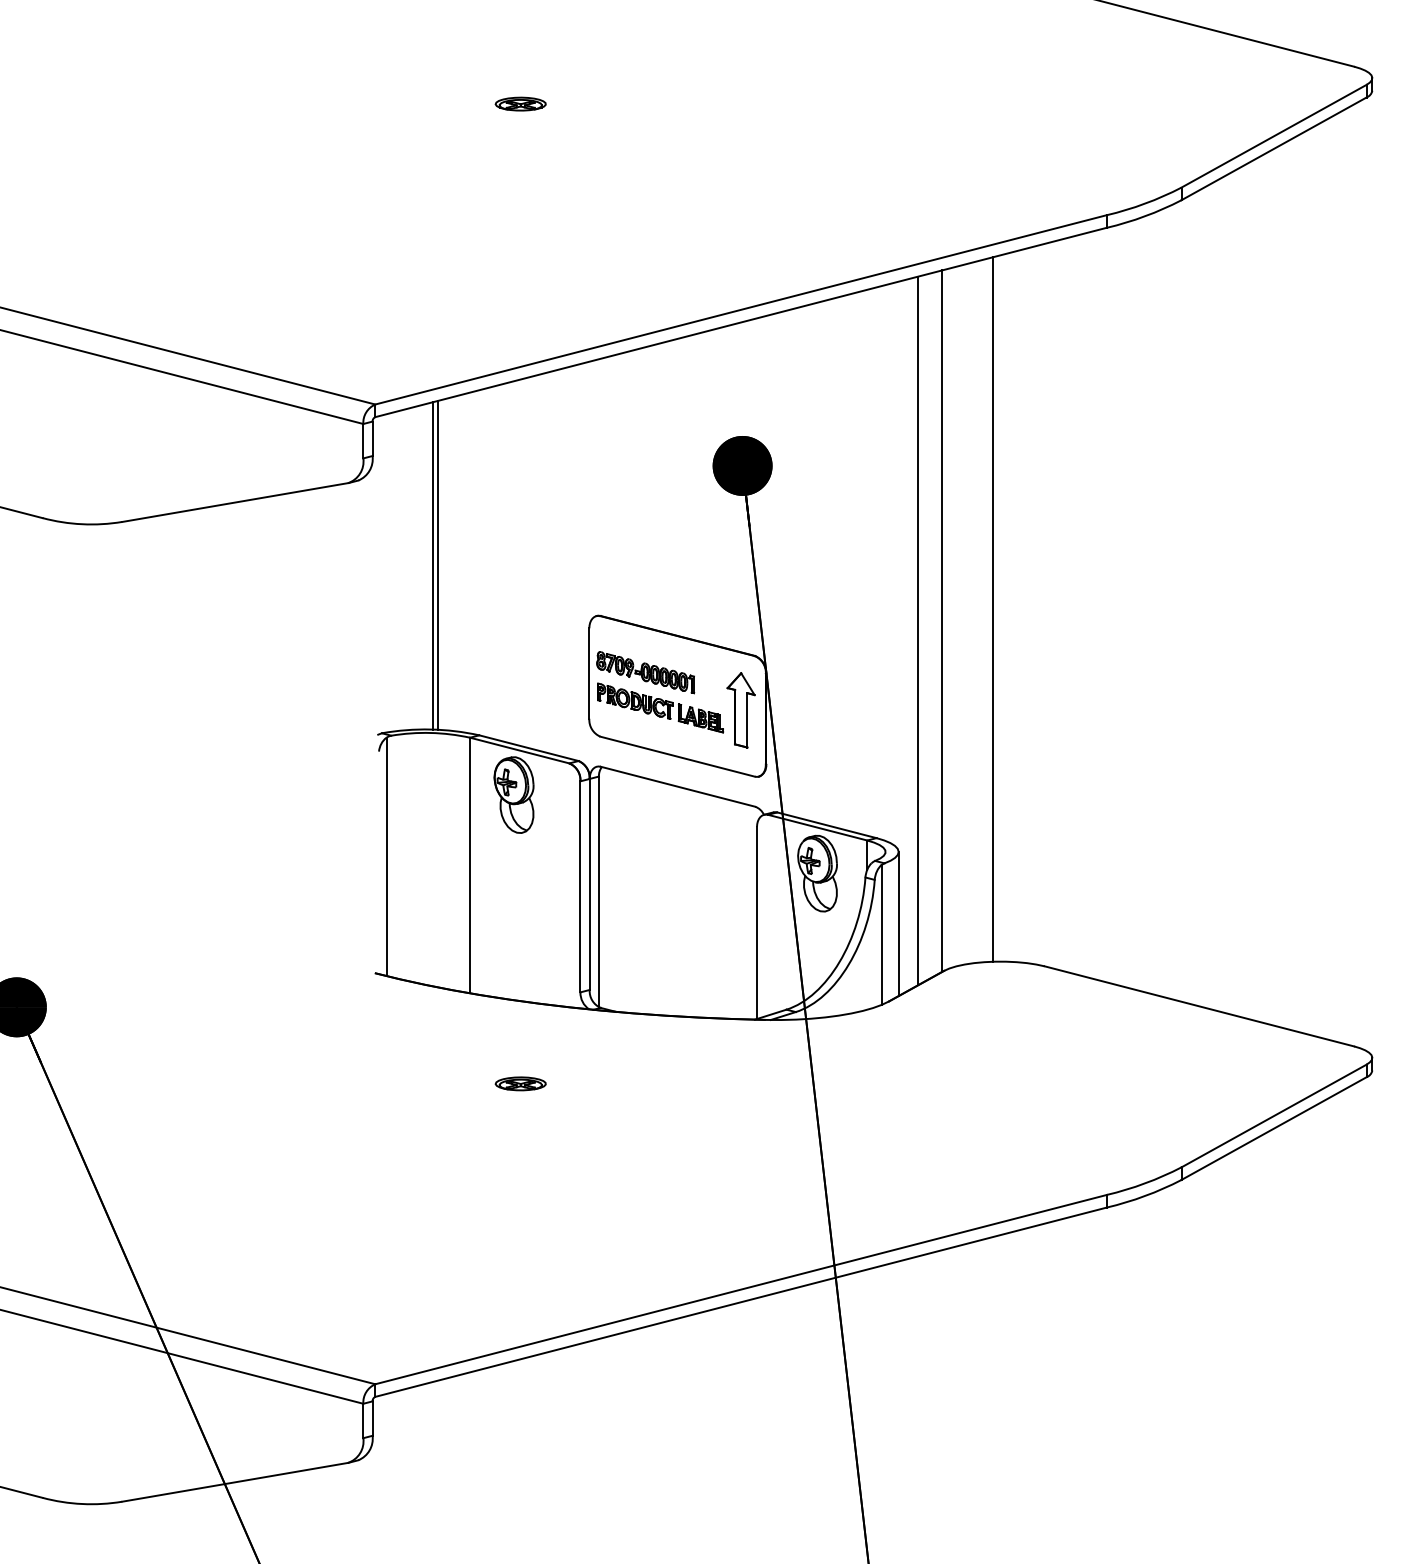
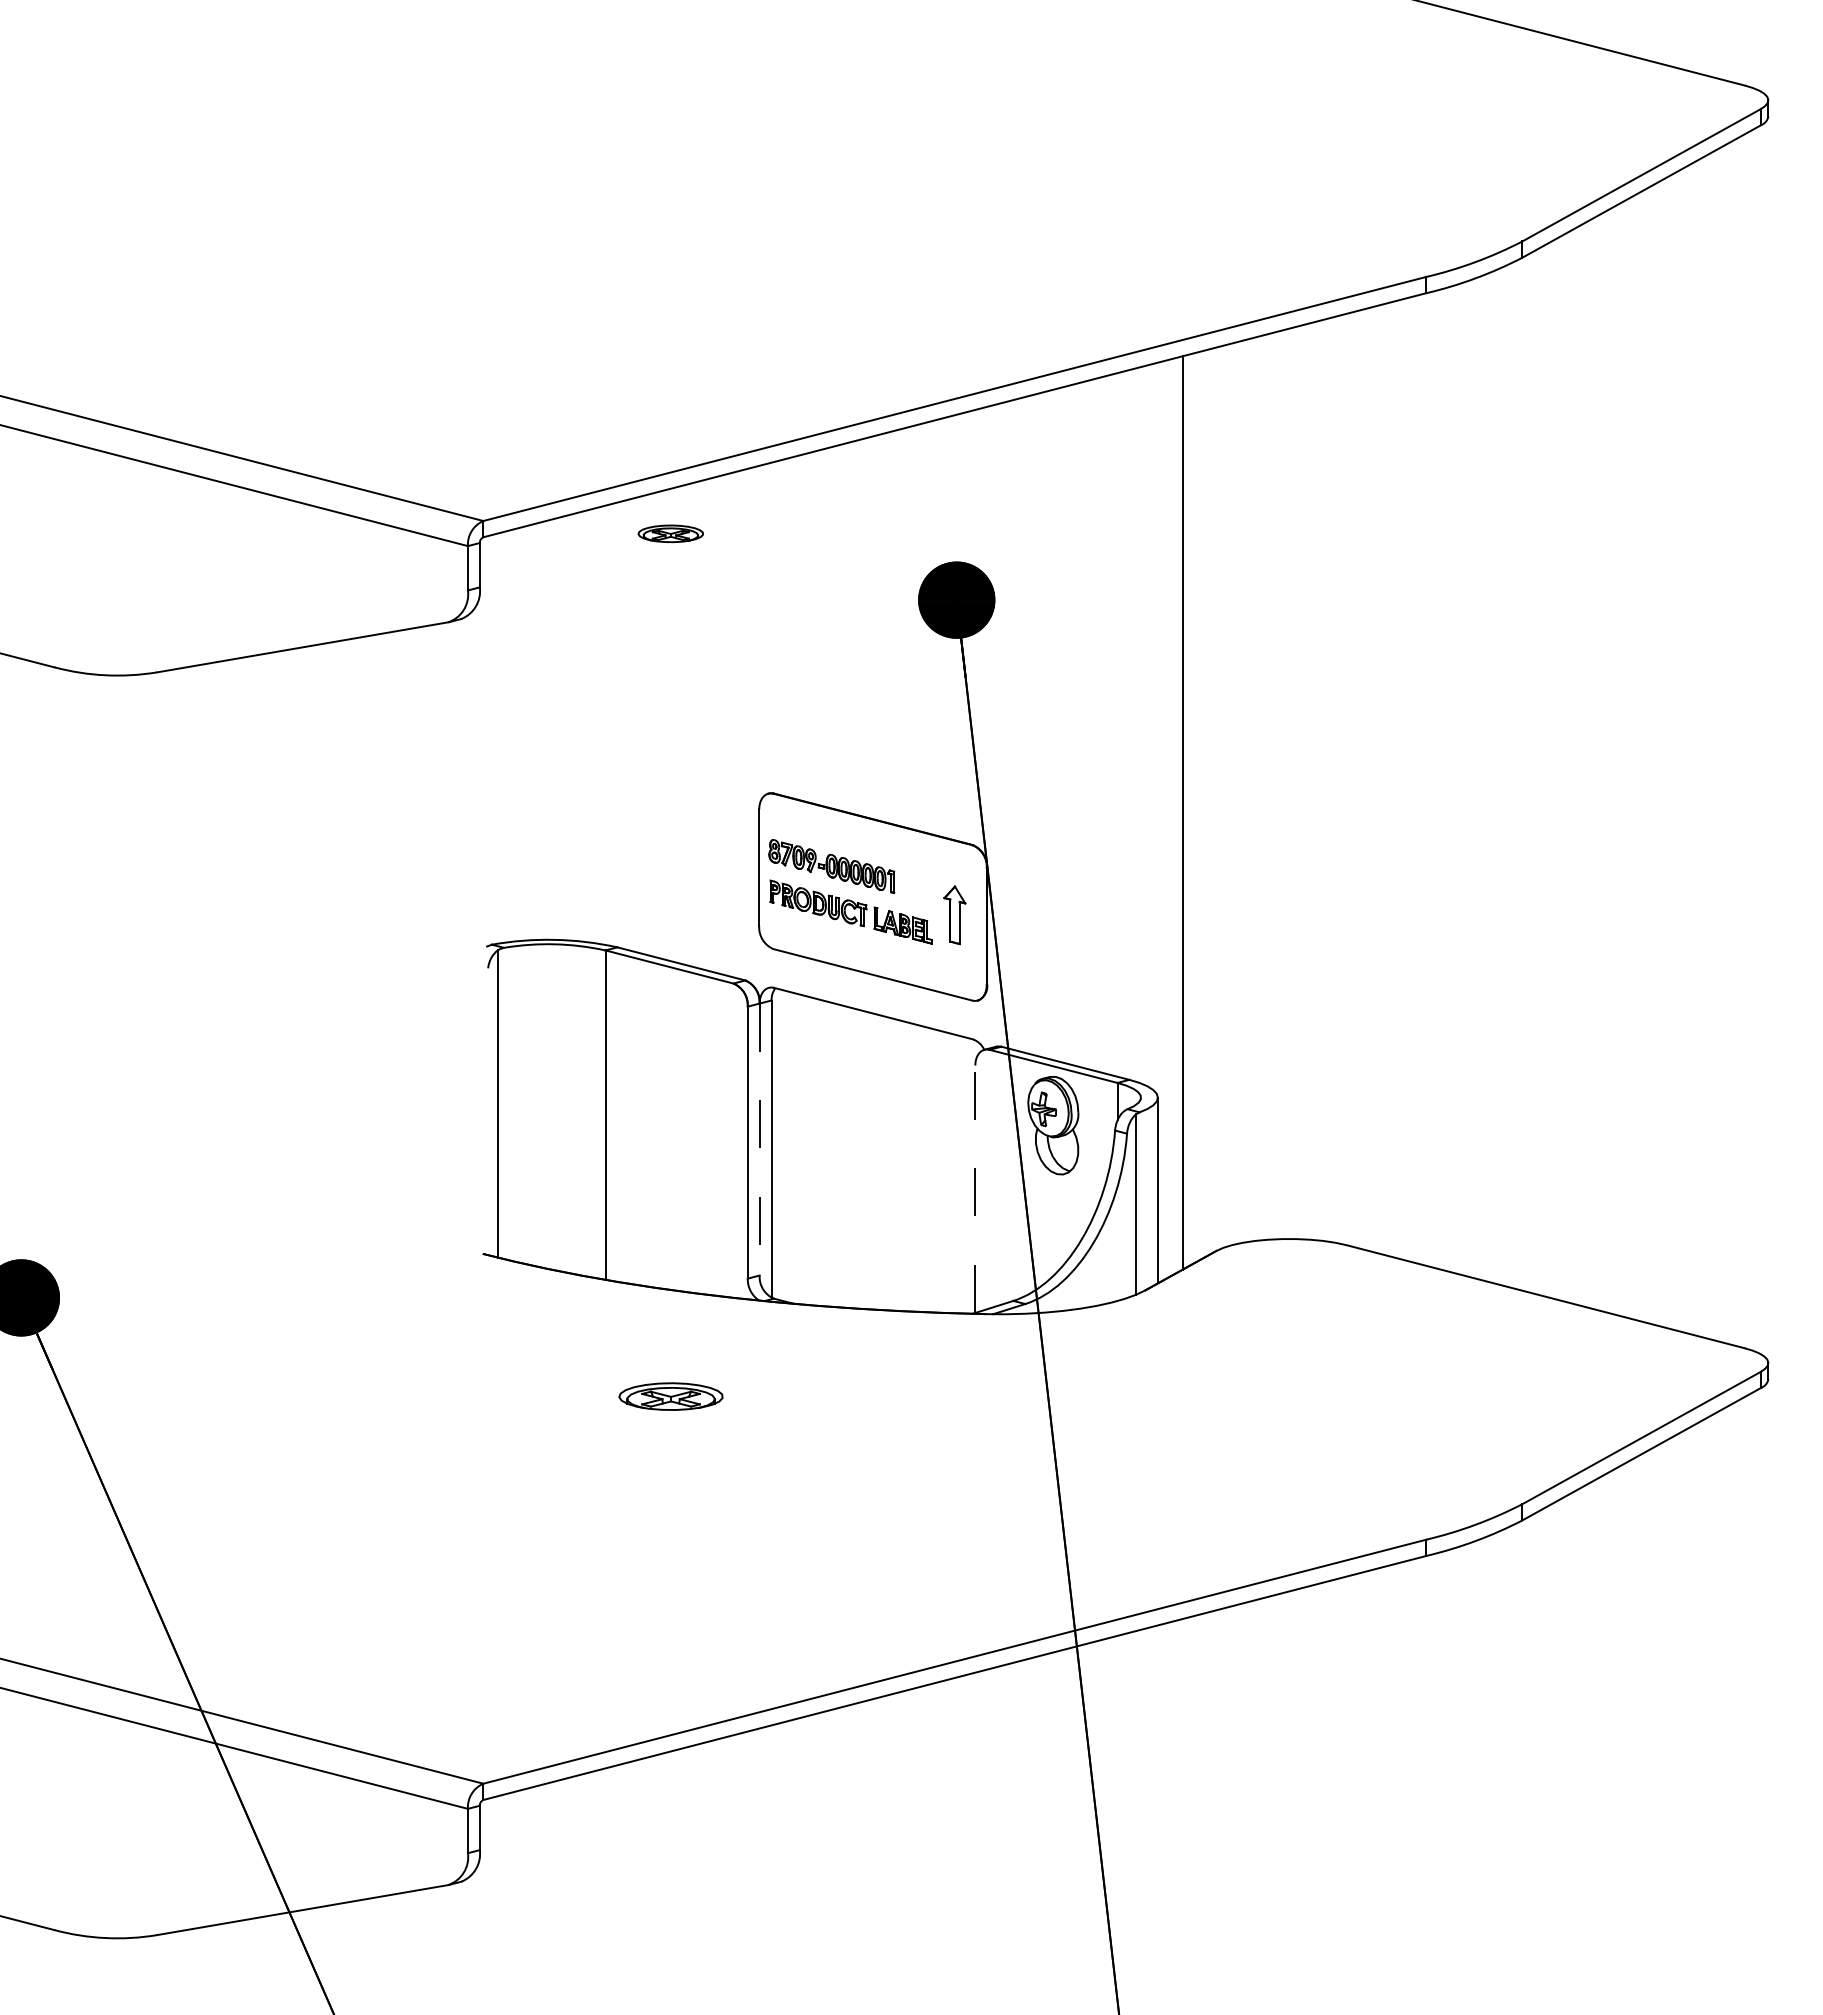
part: (520, 103) -> (670, 533), moved
line: (438, 565) -> (564, 728), removed
line: (432, 566) -> (557, 729), removed
line: (993, 609) -> (1279, 785), removed
line: (941, 621) -> (1213, 800), removed
part: (740, 710) -> (954, 915), size x0.6
part: (514, 795) -> (662, 1024), removed
line: (589, 884) -> (759, 1139), solid -> dashed
line: (757, 923) -> (975, 1189), solid -> dashed
part: (520, 1083) -> (670, 1396), size x1.6

